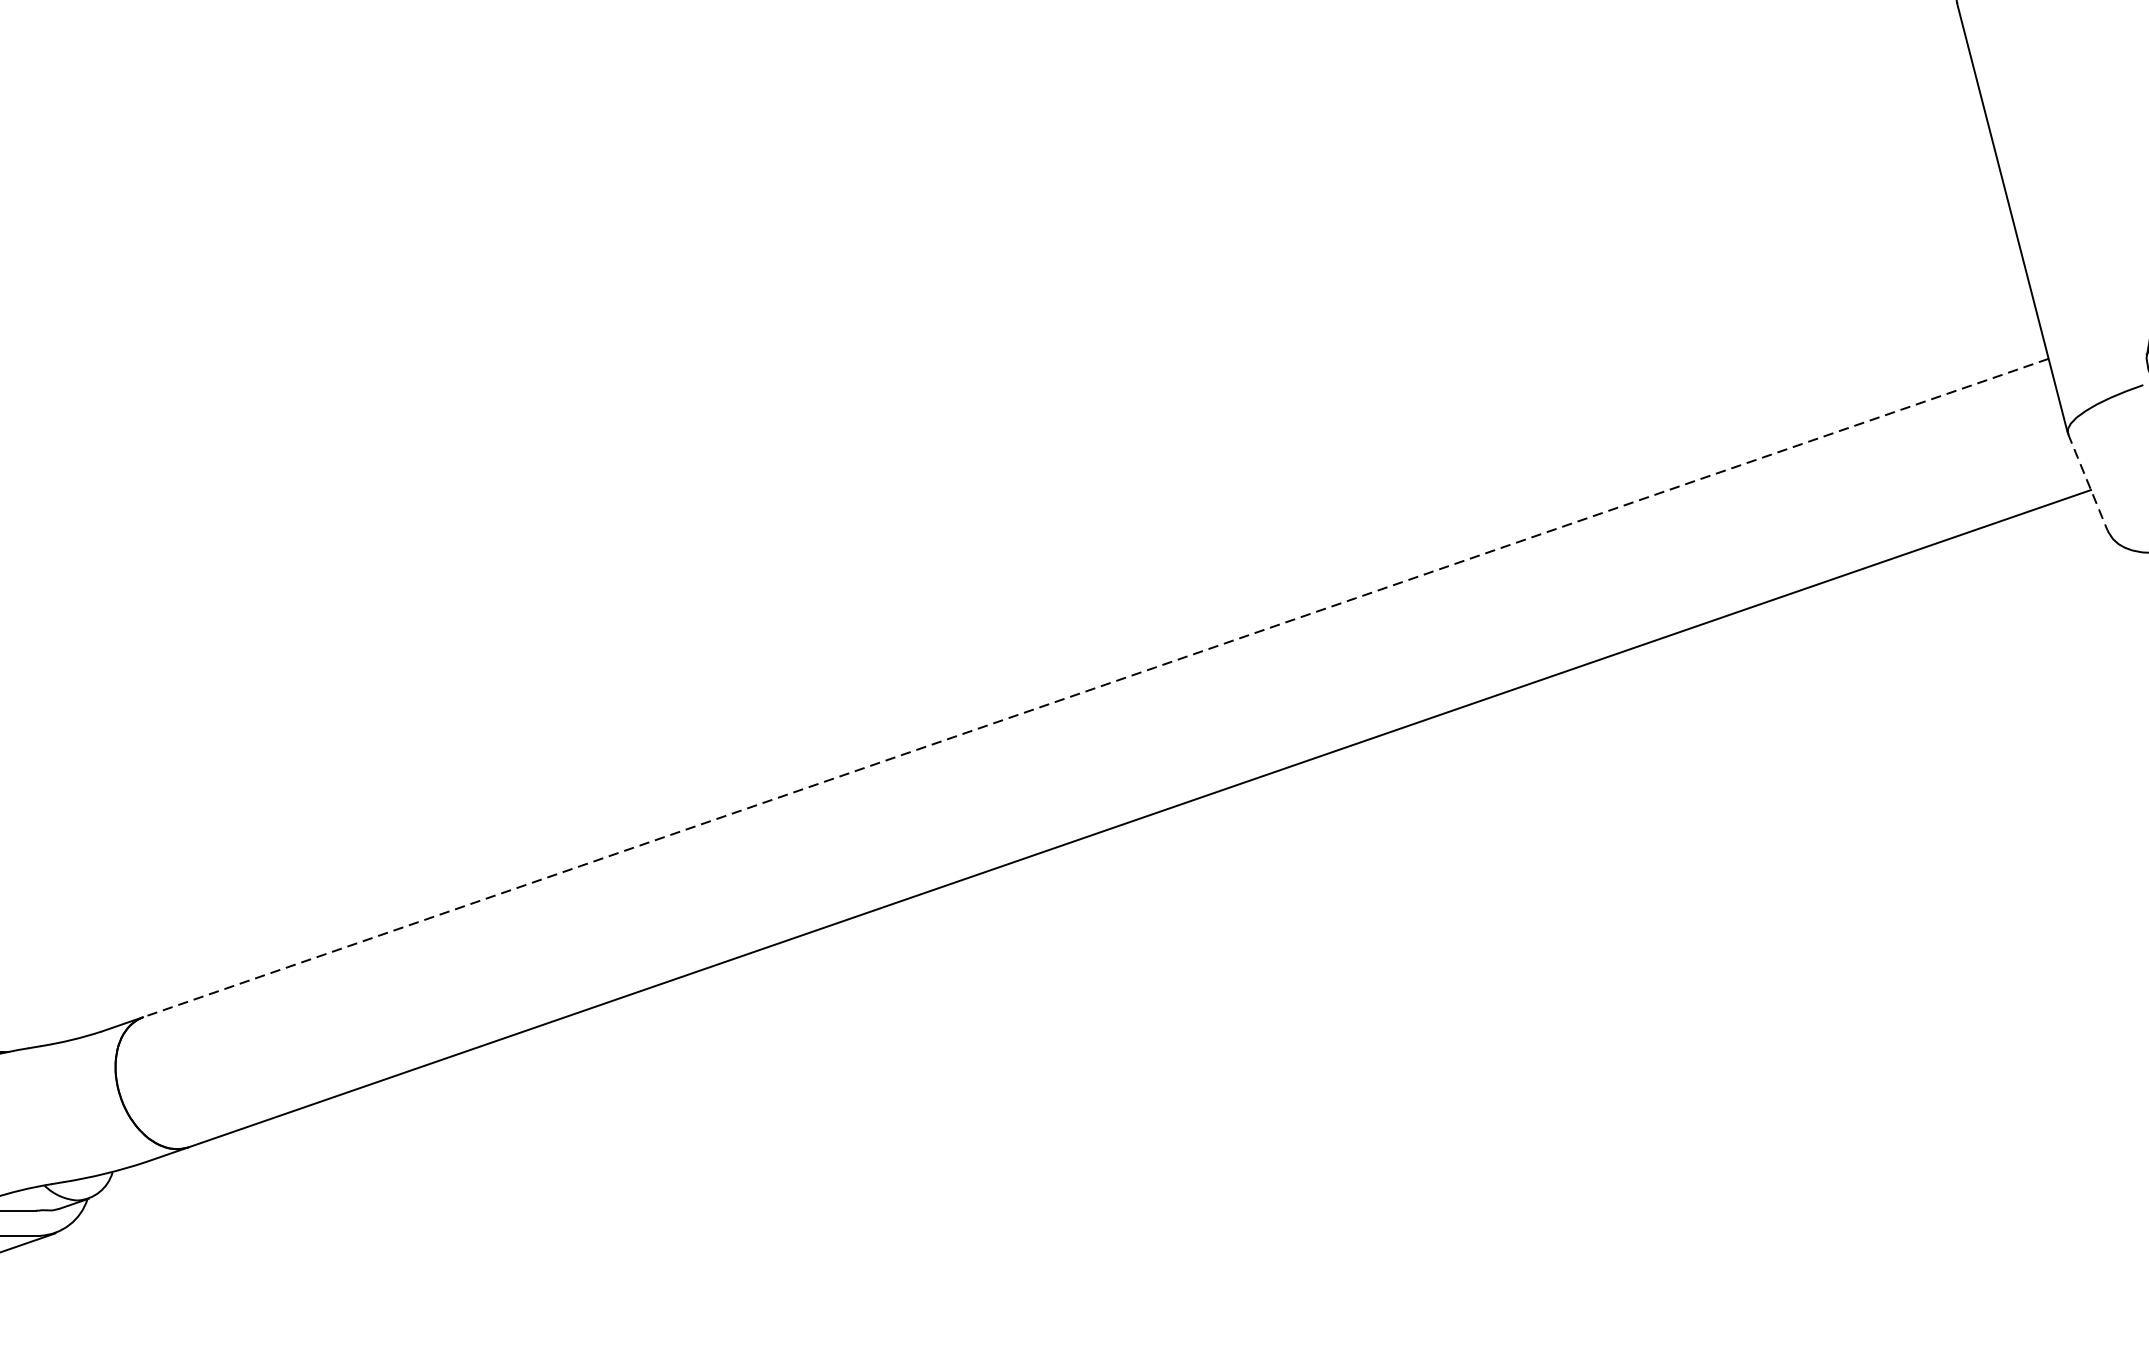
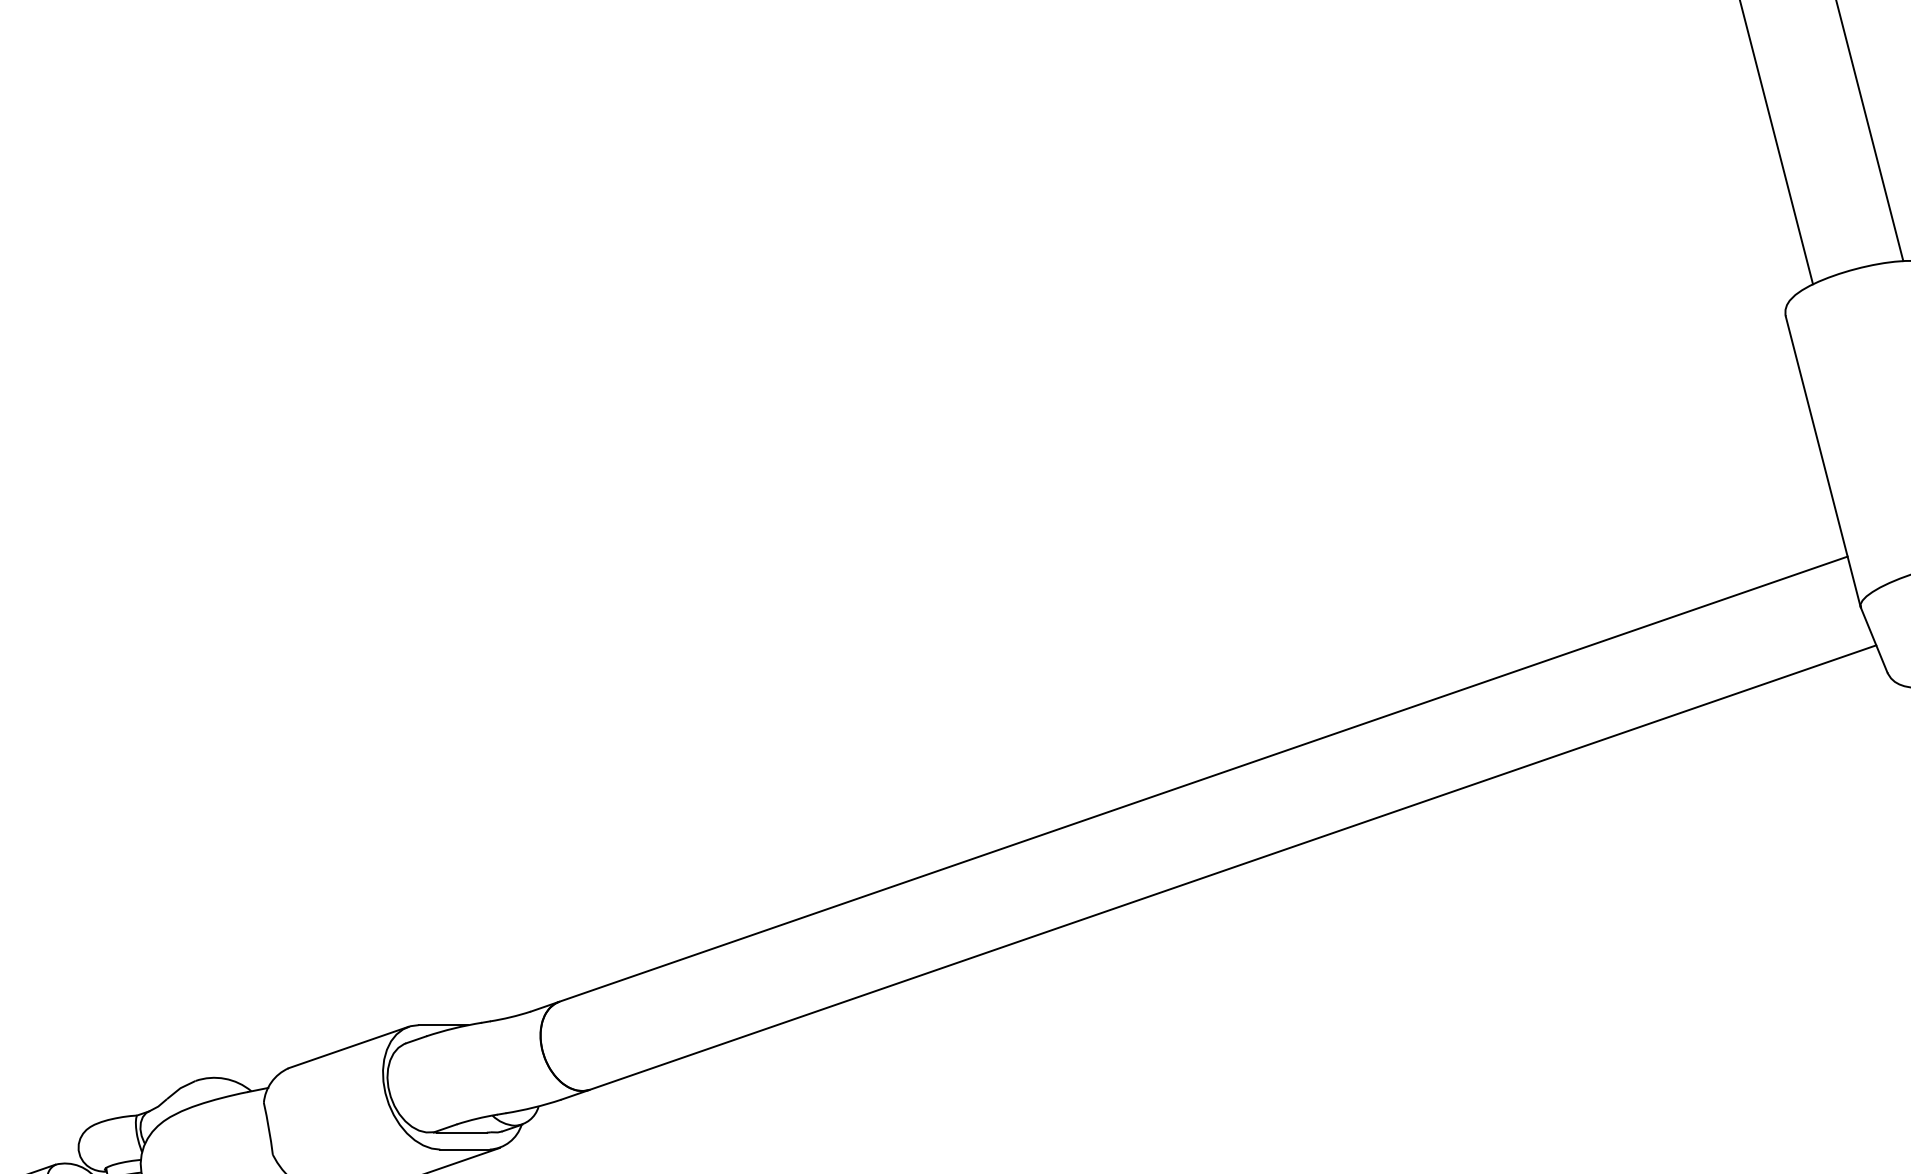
line: (2088, 482) -> (1874, 640), dashed -> solid
line: (1095, 688) -> (1203, 779), dashed -> solid

